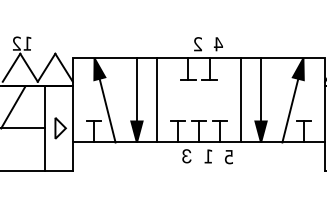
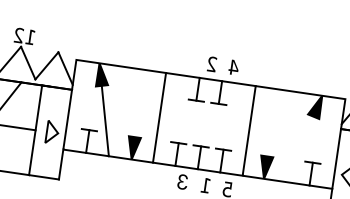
line: (136, 89) -> (139, 102), removed
line: (261, 89) -> (272, 122), removed
line: (290, 110) -> (300, 149), removed

